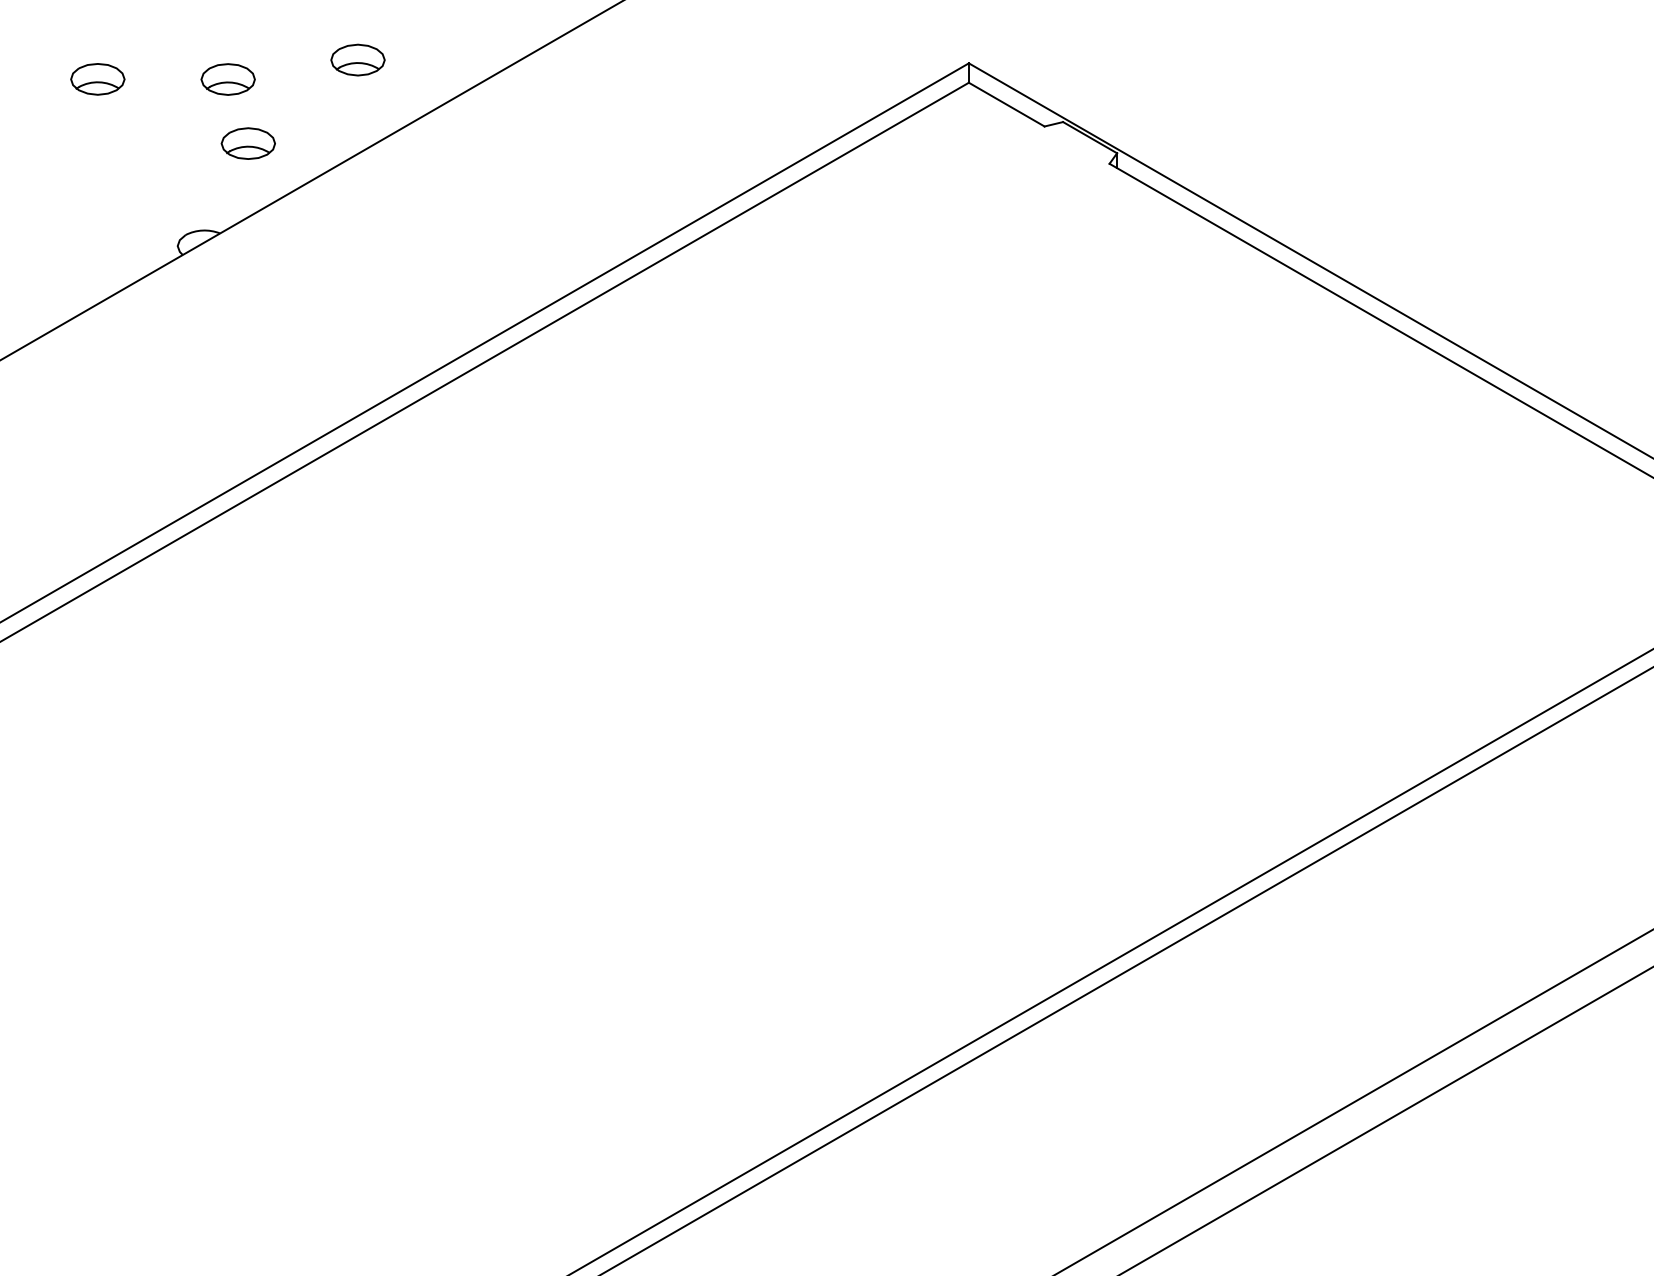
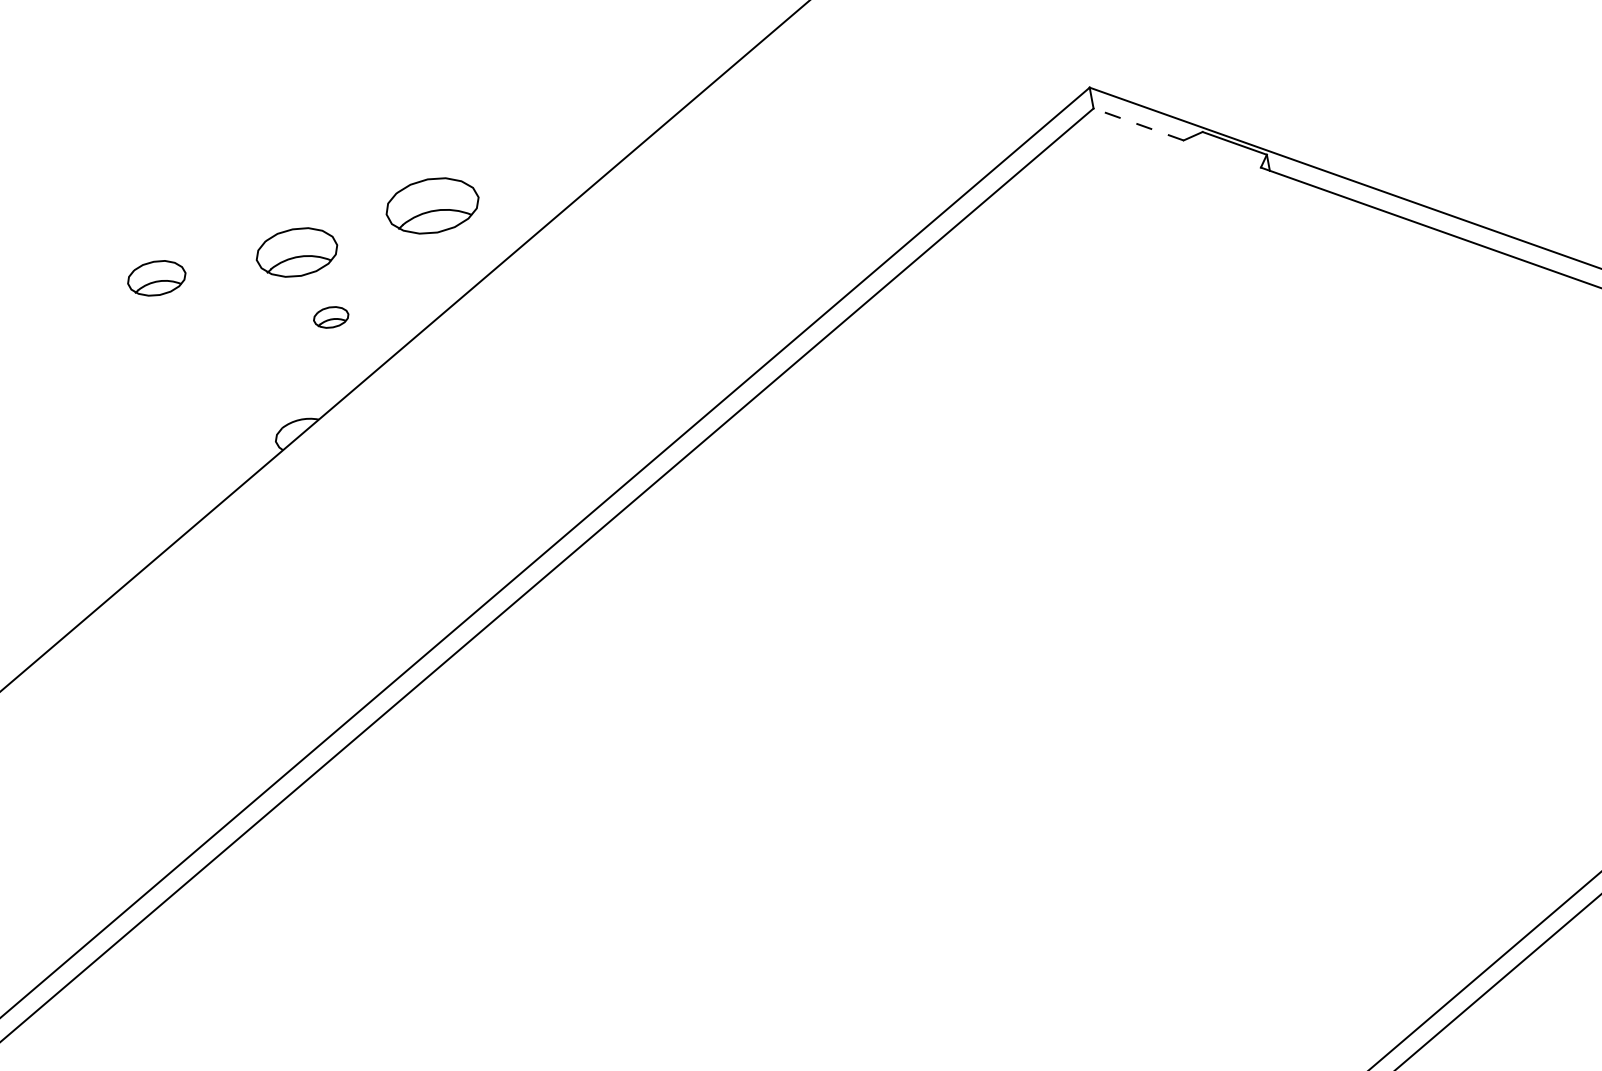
part: (357, 59) -> (431, 205), size x1.6
part: (227, 79) -> (296, 252), size x1.4
line: (1006, 104) -> (1138, 124), solid -> dashed
part: (247, 143) -> (330, 317), size x0.6

